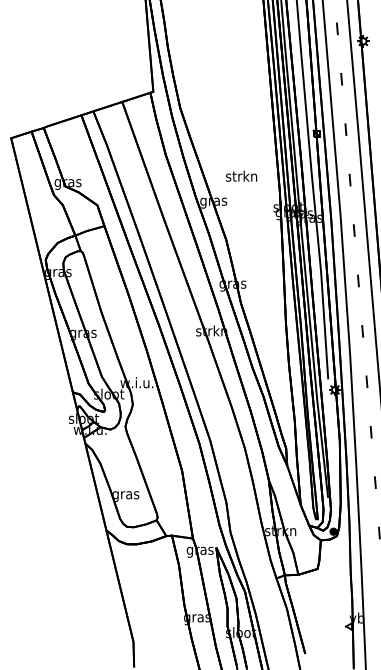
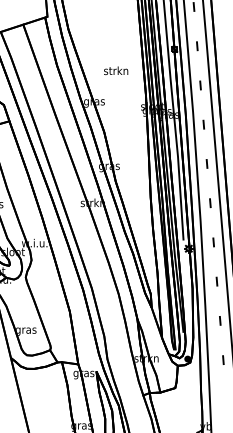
text: (241, 175) -> (116, 70), moved

